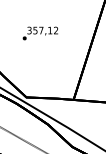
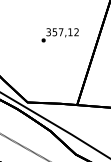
text: (39, 33) -> (59, 35), moved

